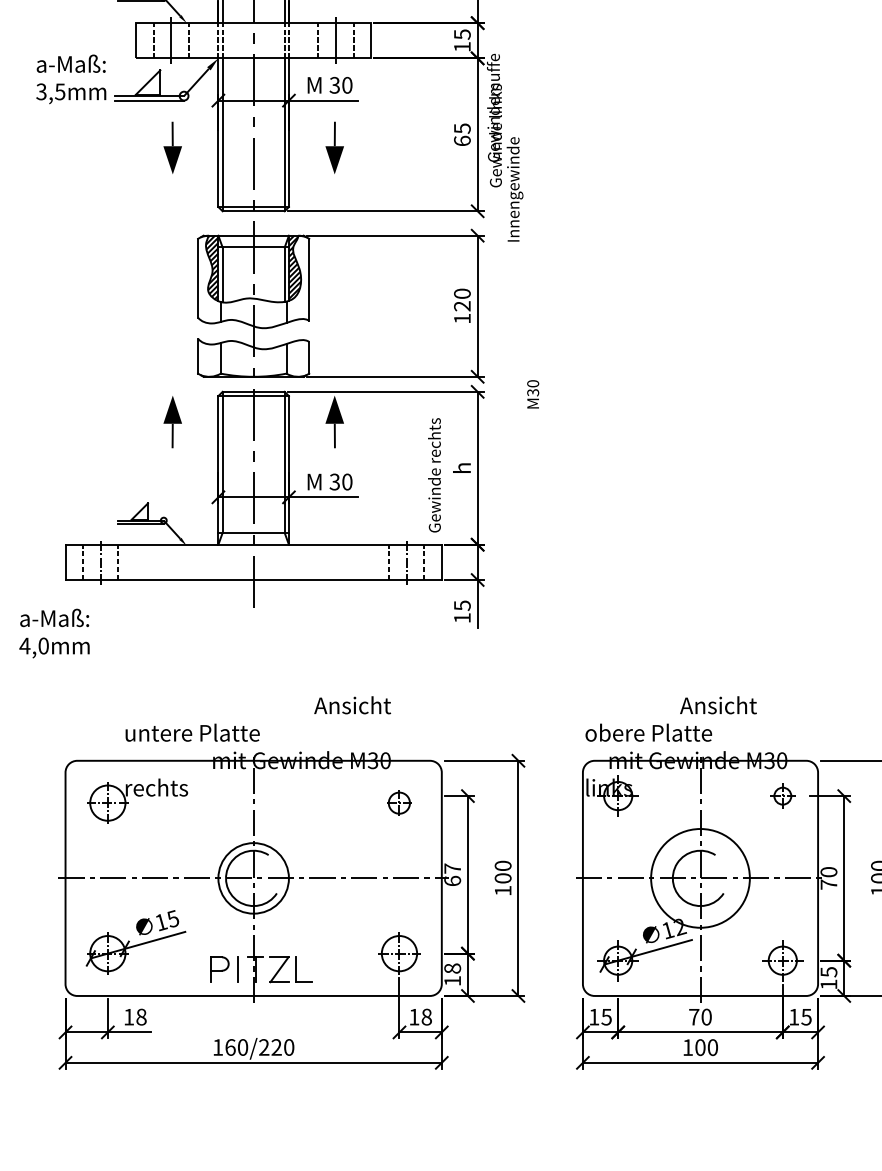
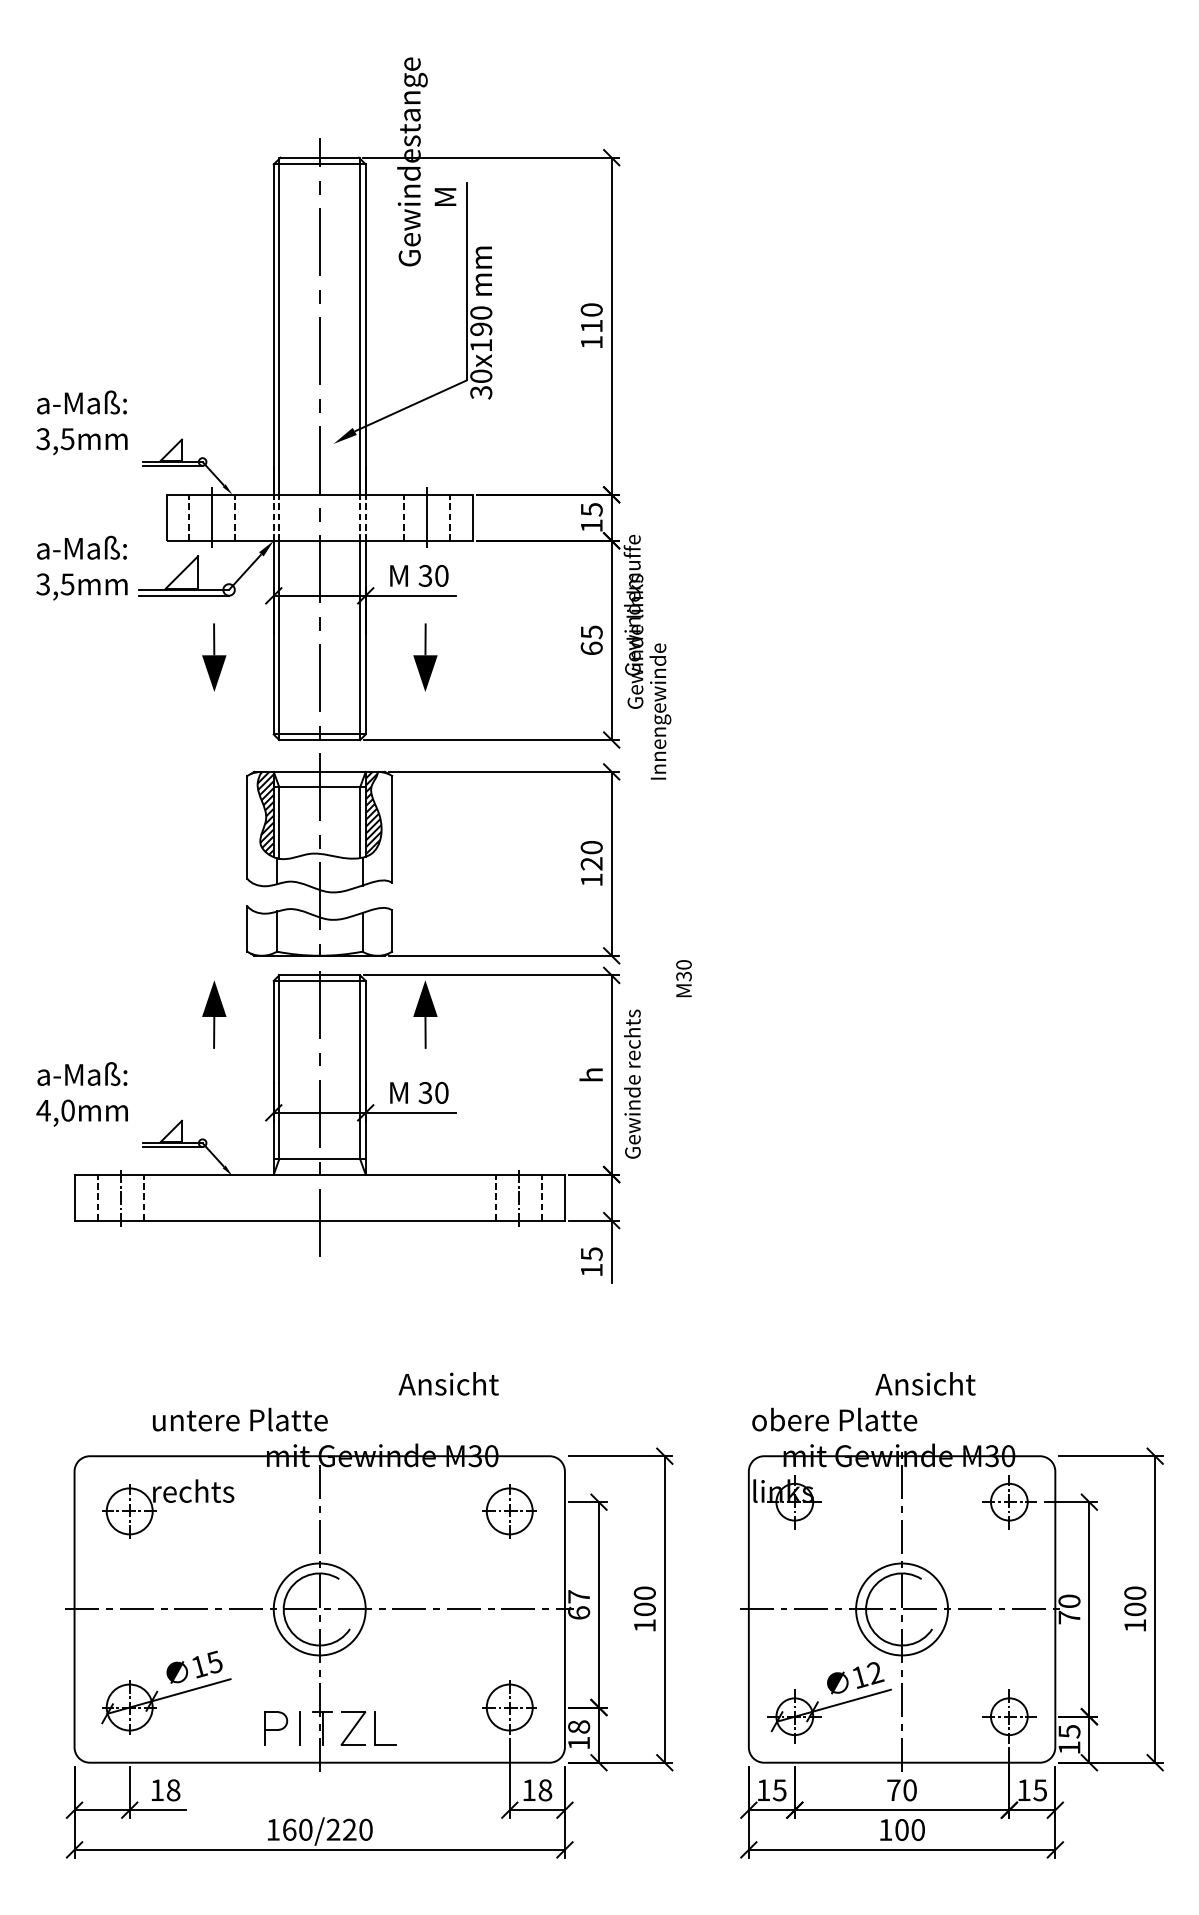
text: (434, 474) -> (632, 1083), moved
text: (53, 633) -> (81, 1094), moved
part: (782, 796) -> (1009, 1502), size x1.67
part: (399, 803) -> (509, 1511), size x1.67
circle: (700, 878) -> (902, 1609), size x0.71

